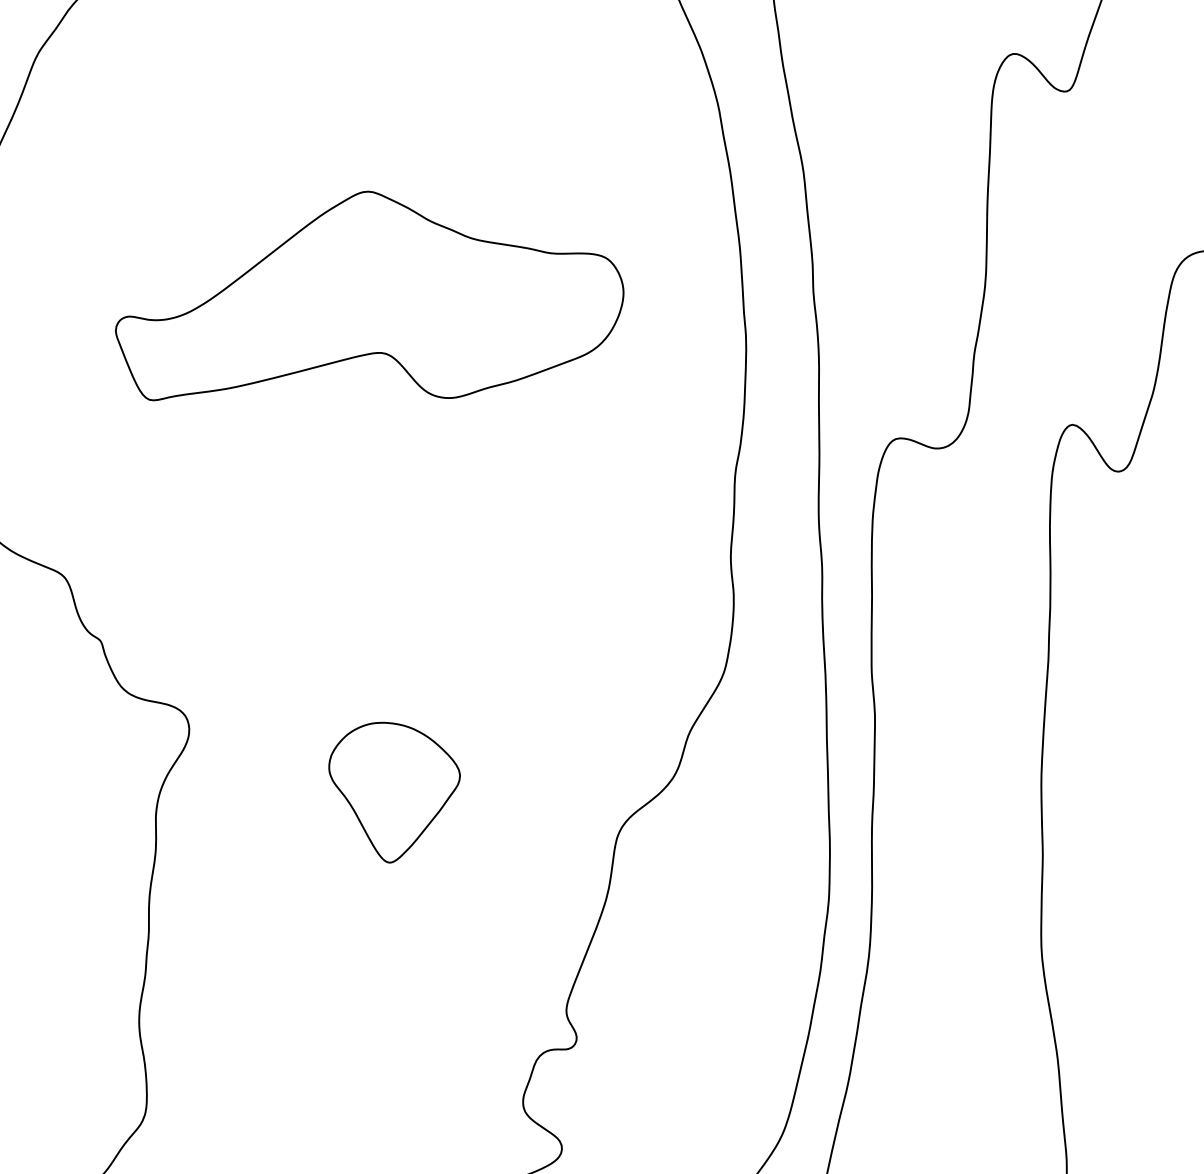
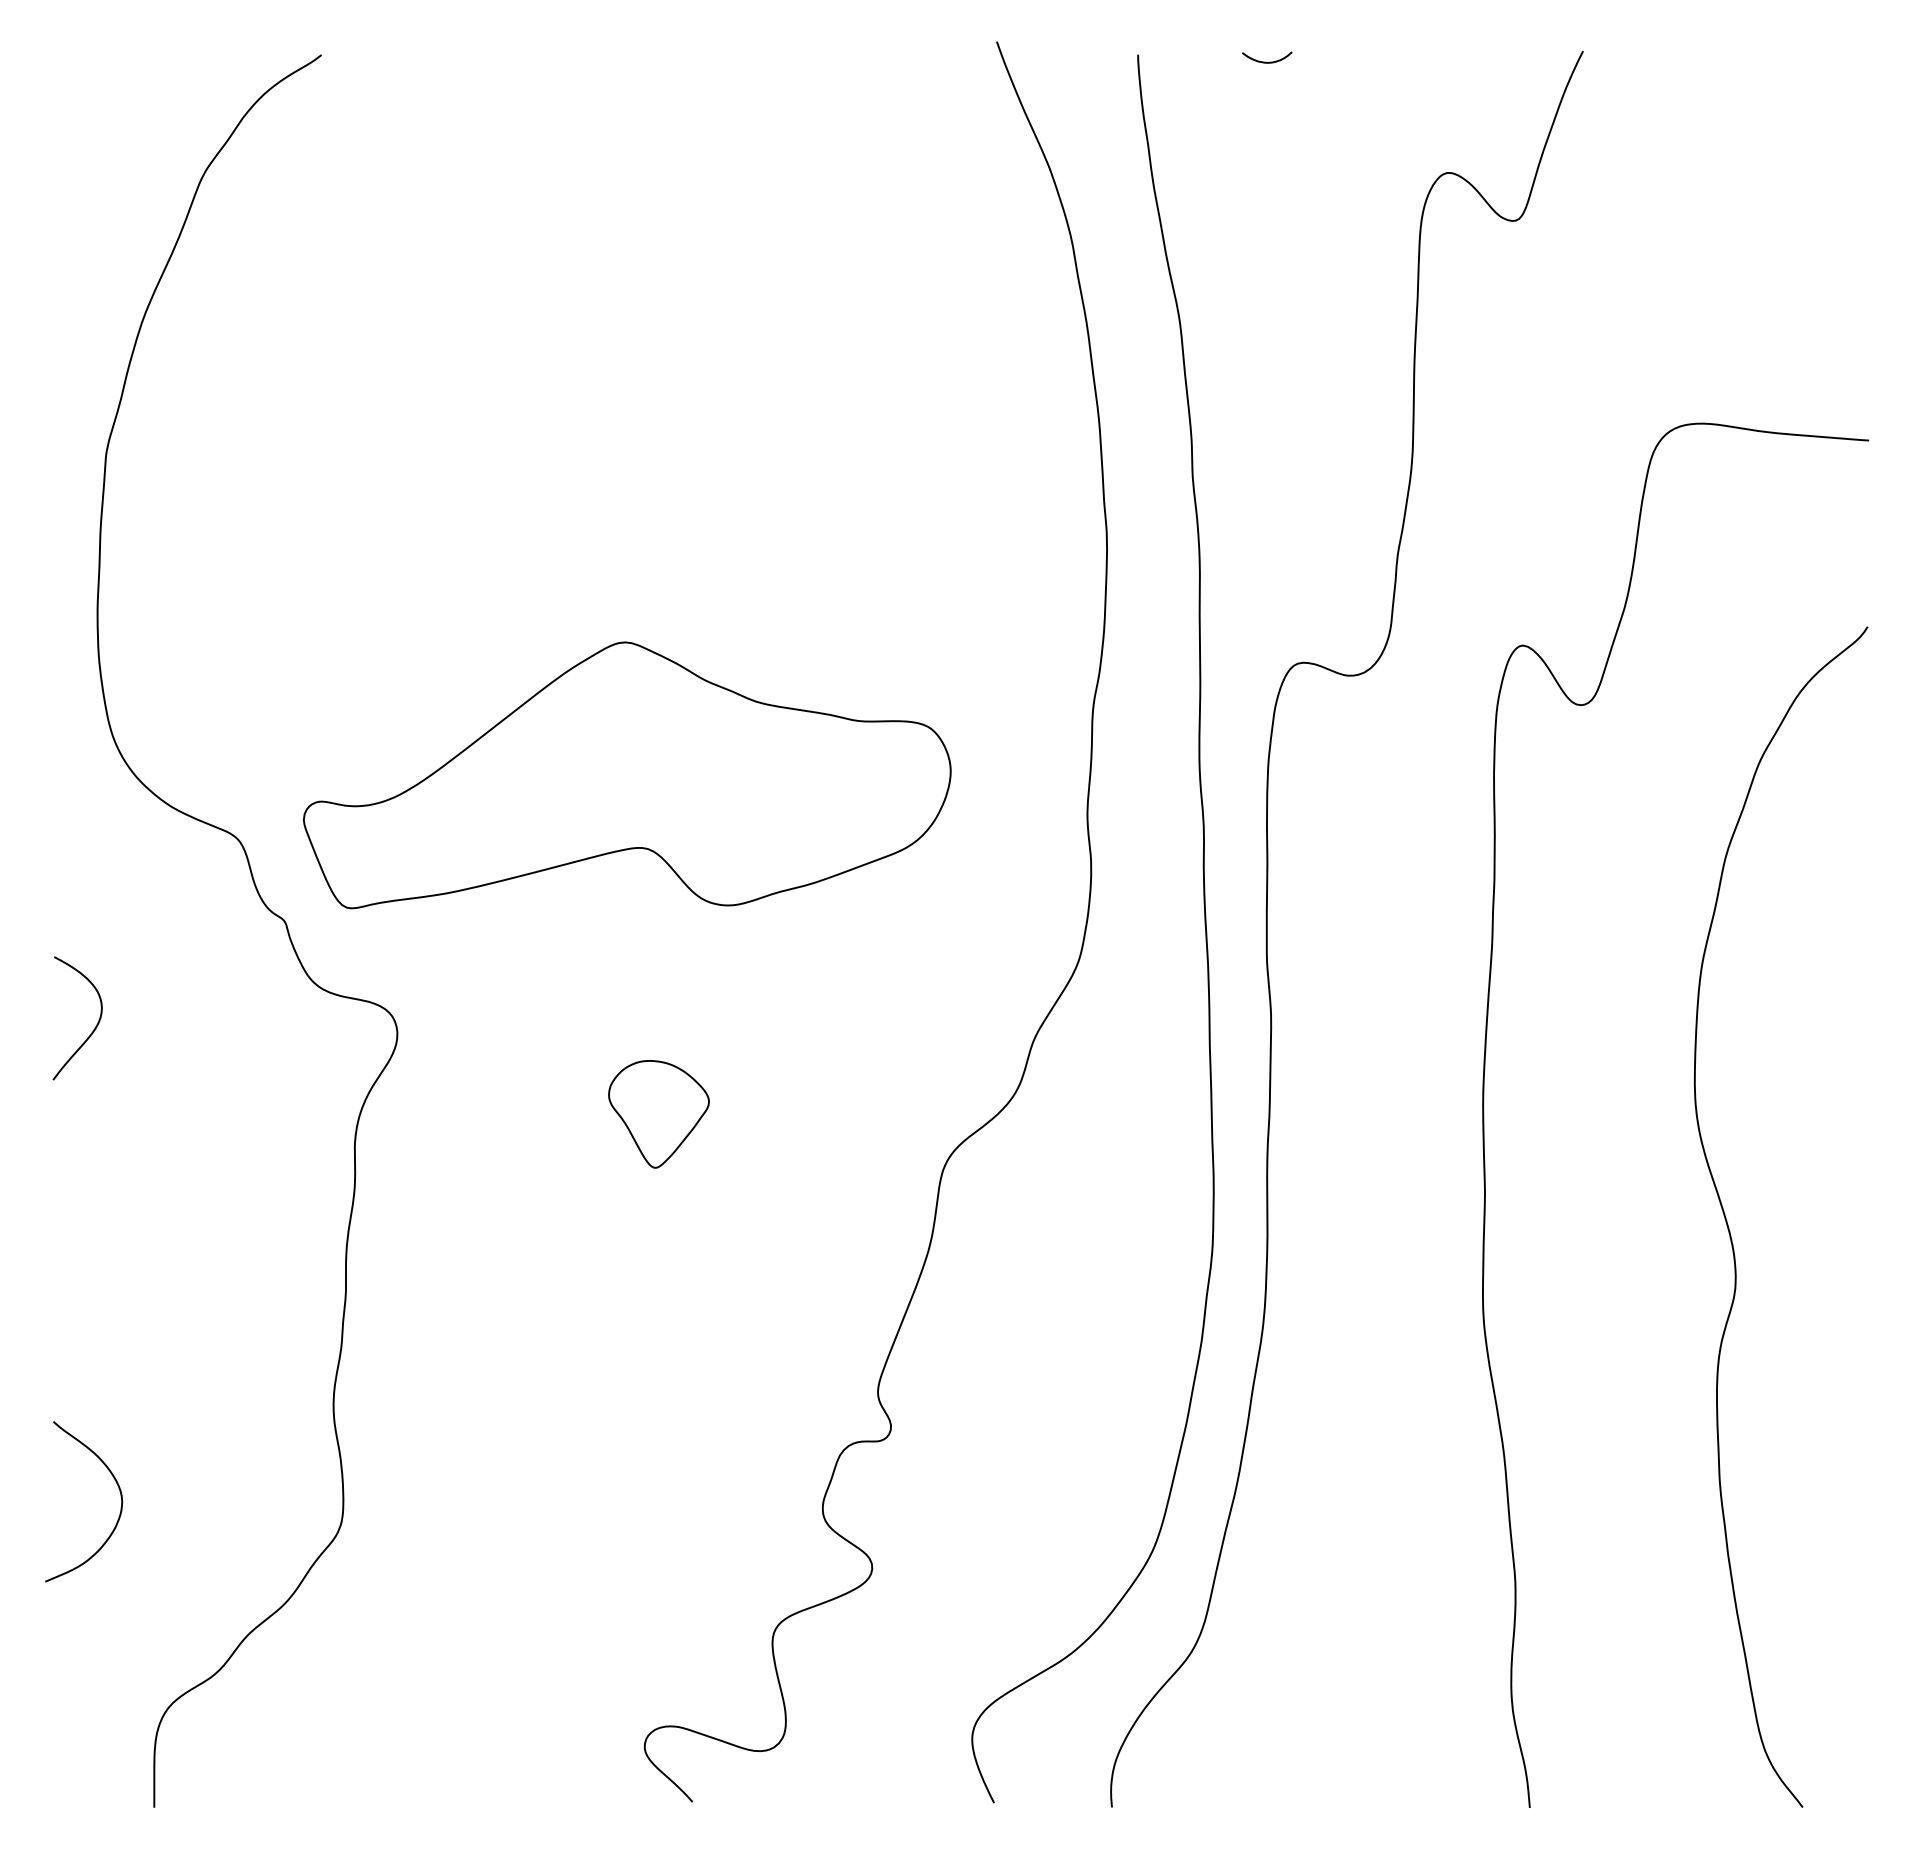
part: (369, 296) -> (627, 775), moved
part: (394, 792) -> (658, 1114), size x0.6

